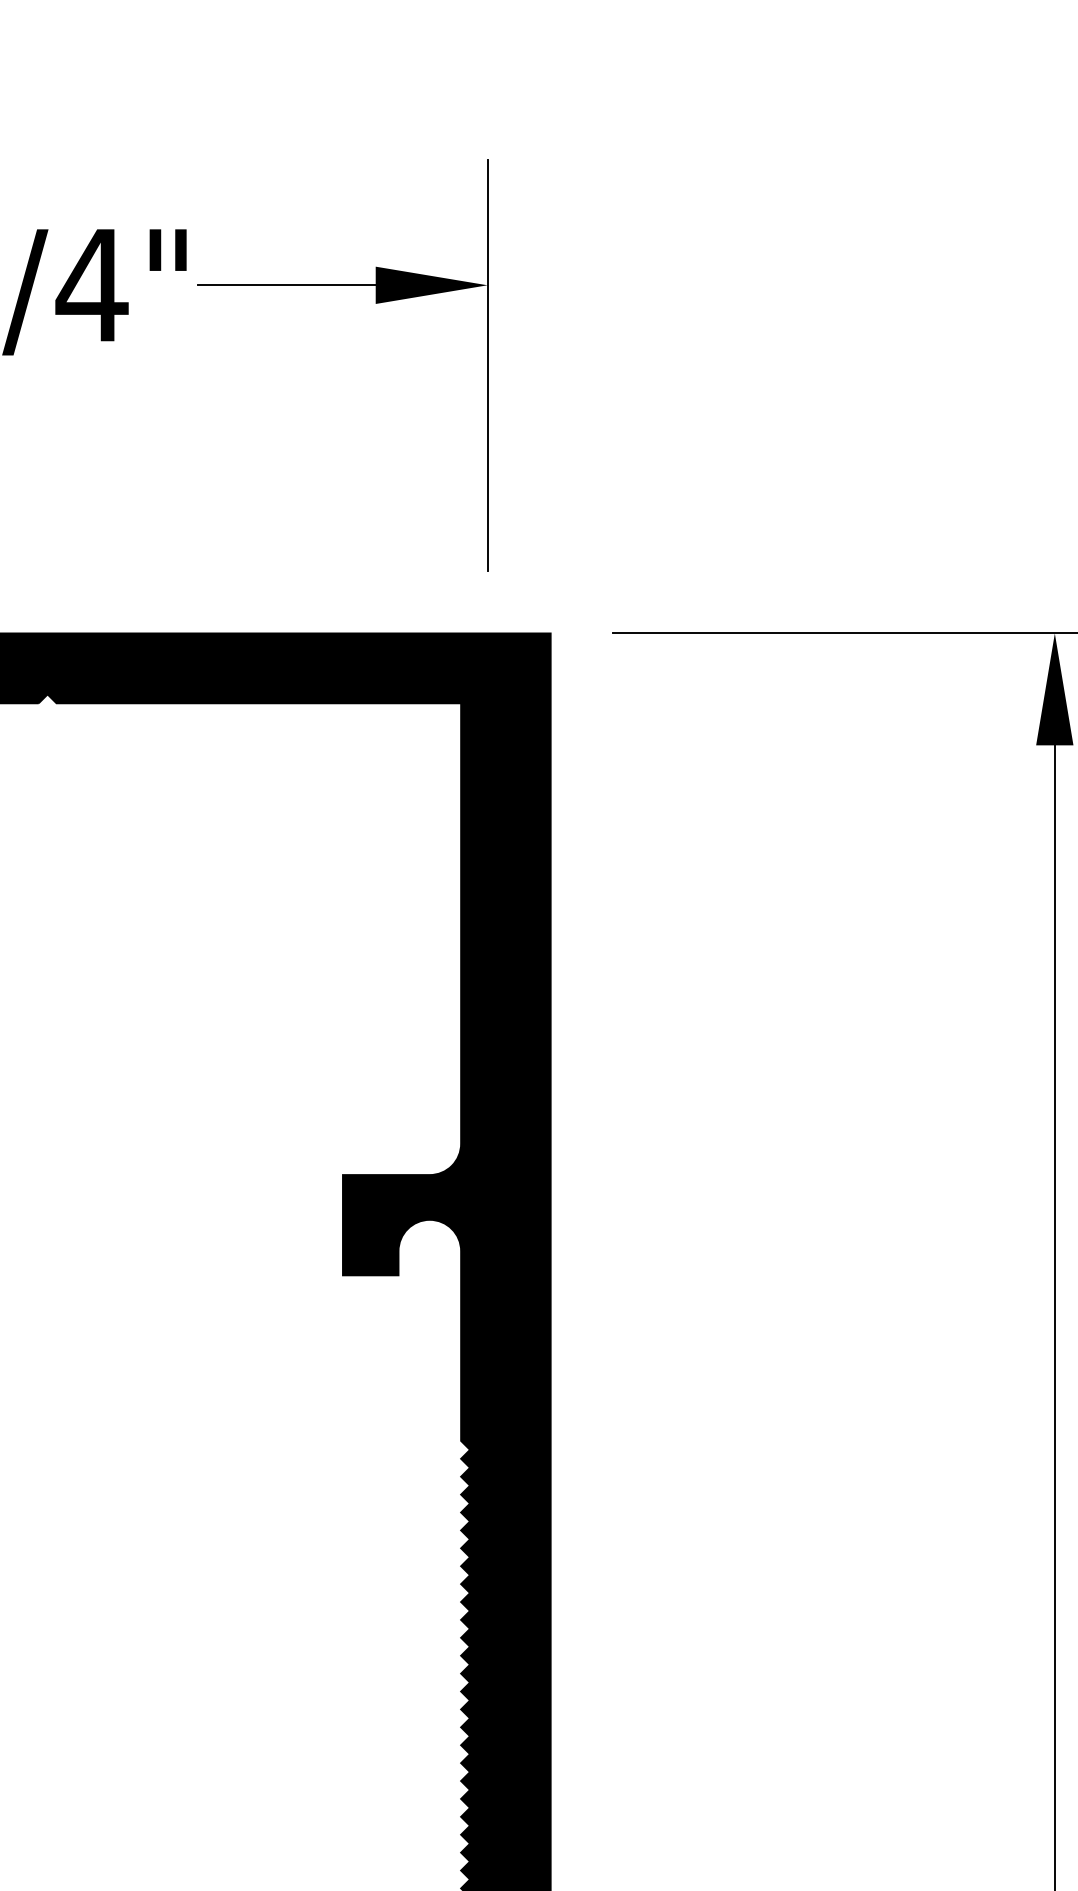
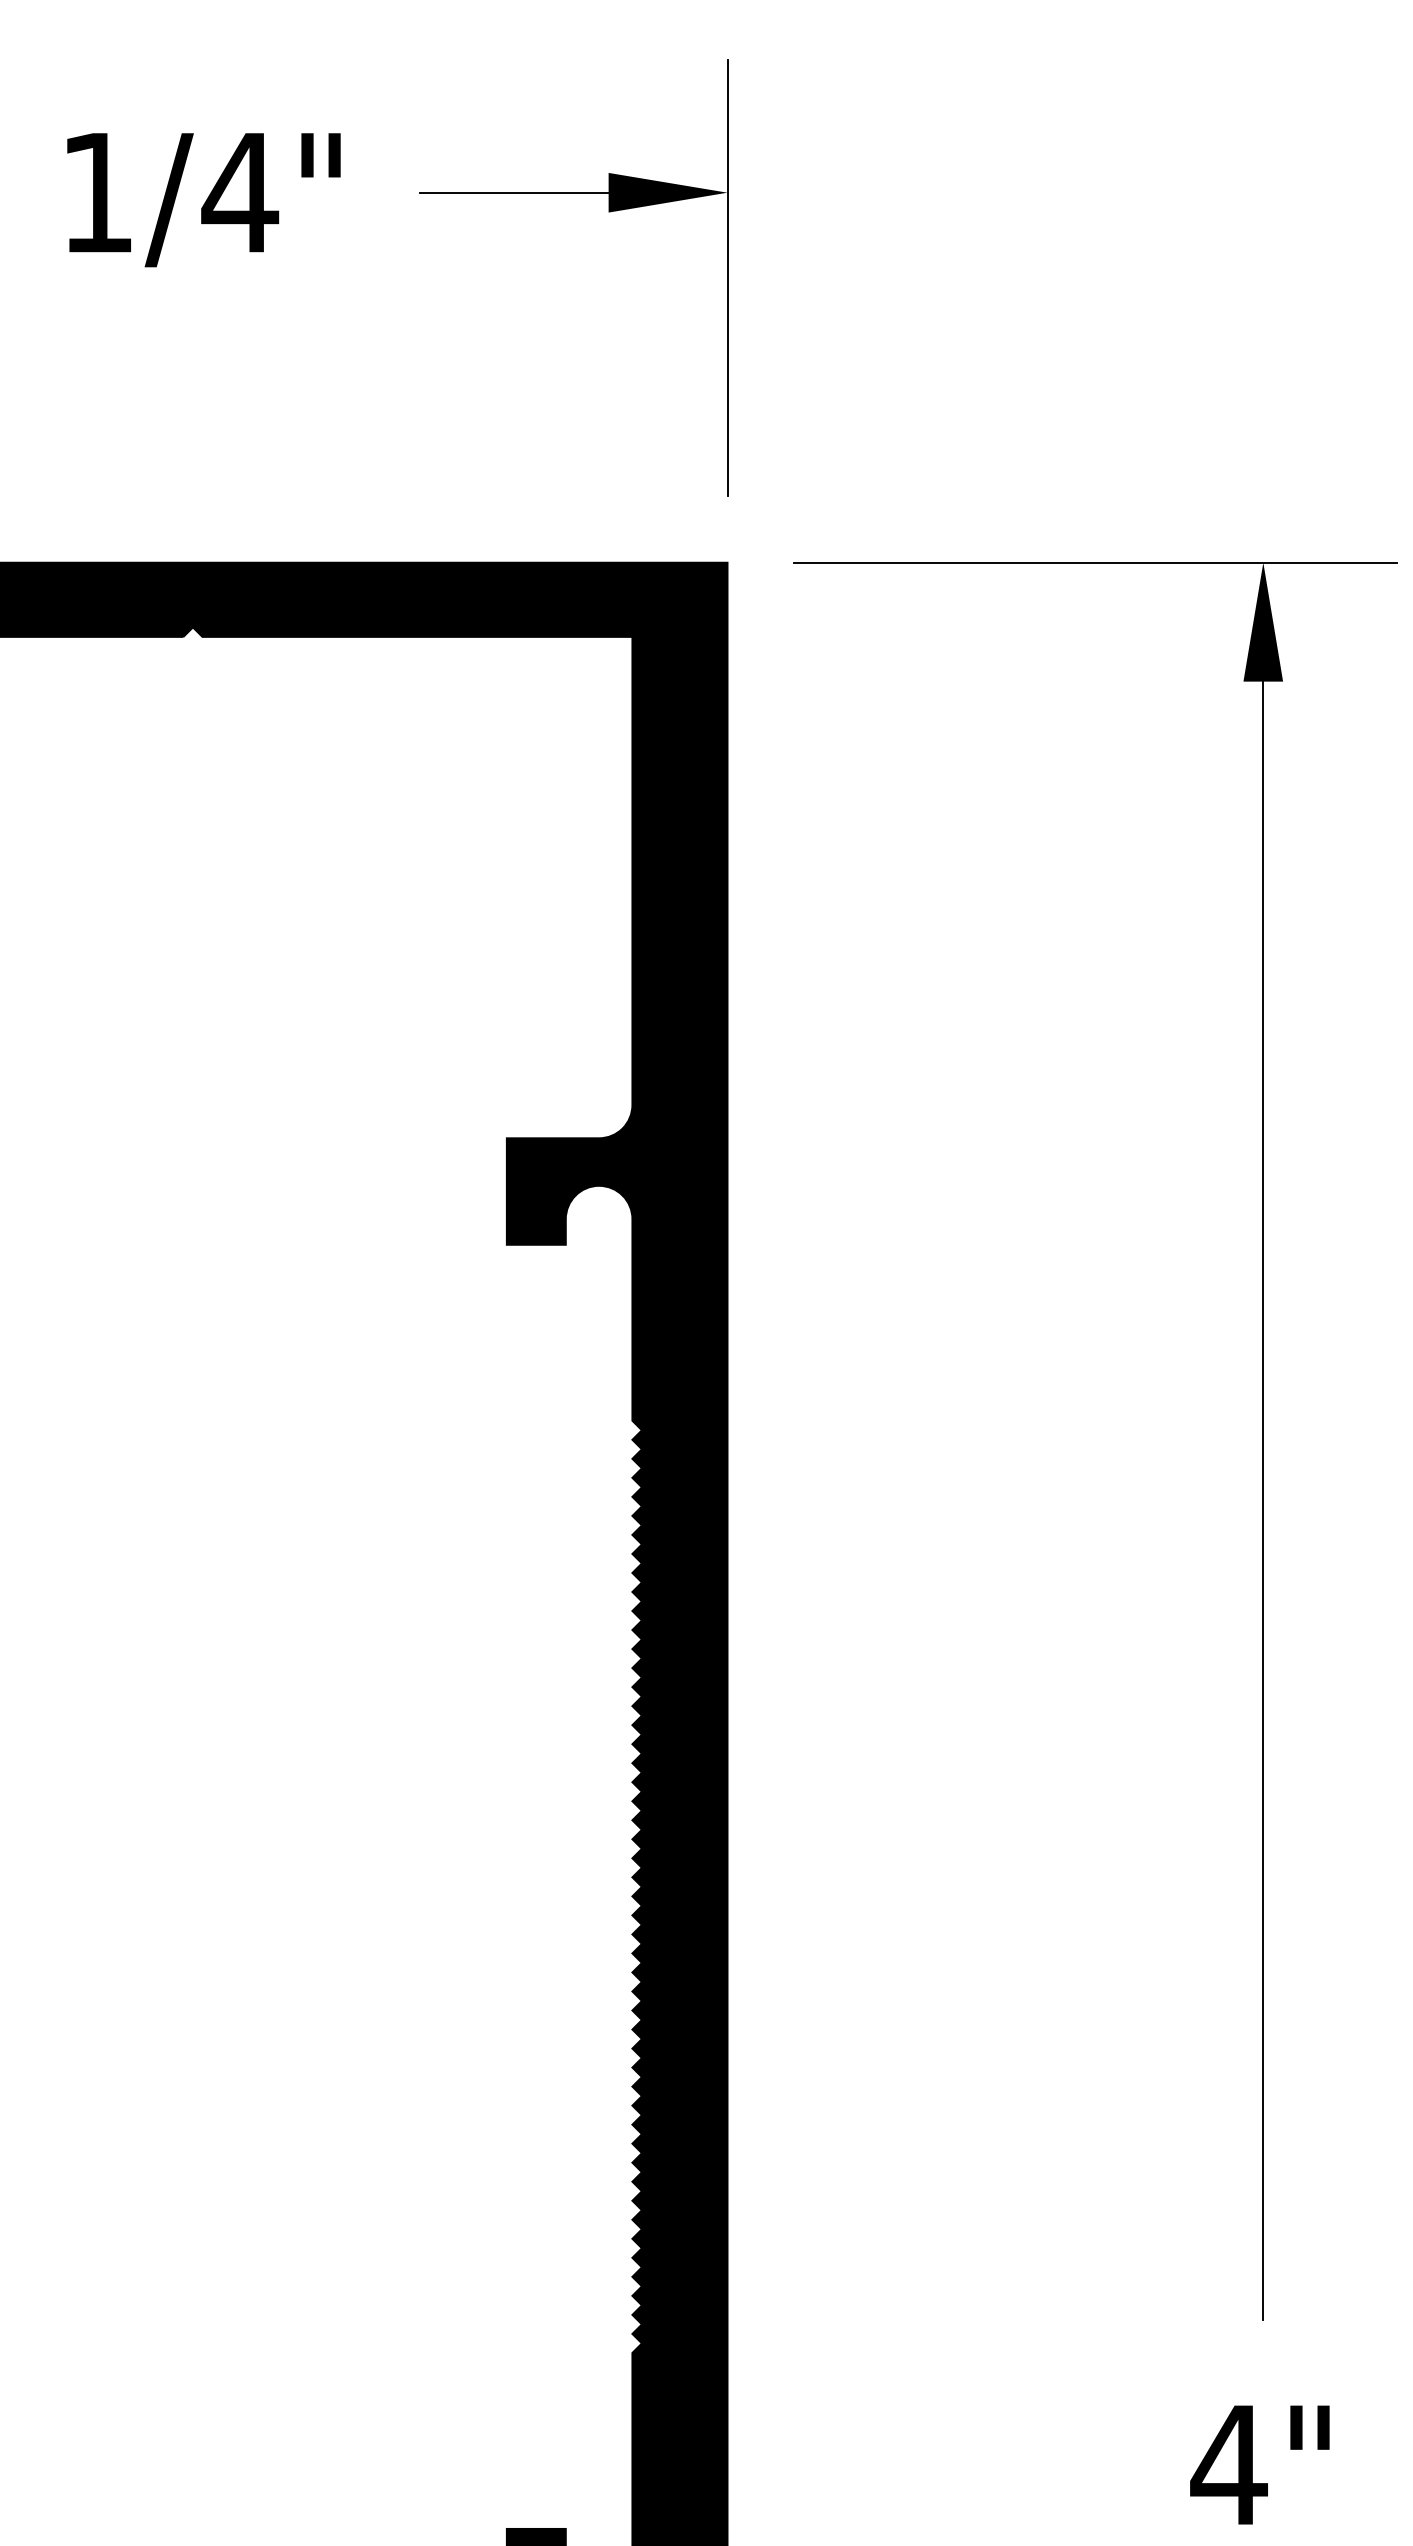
part: (375, 303) -> (608, 212), moved

